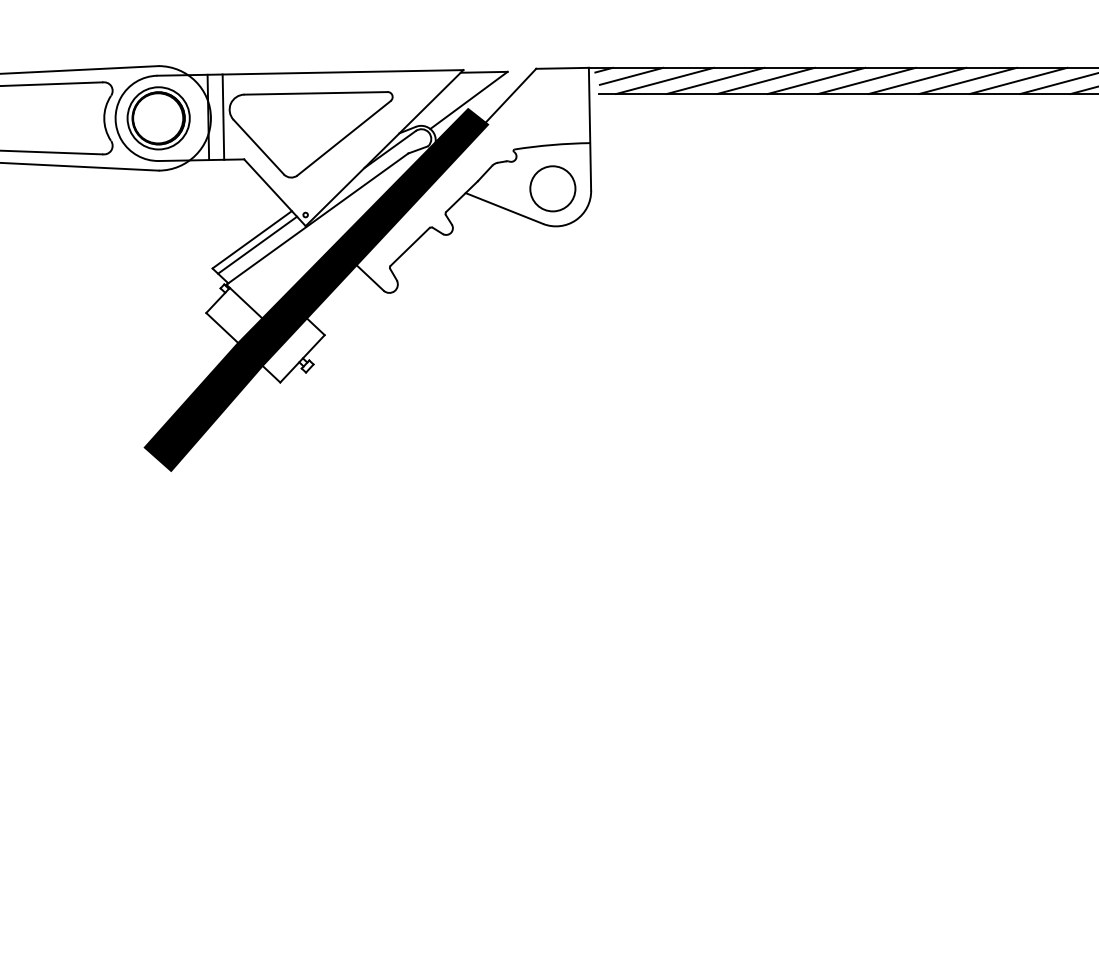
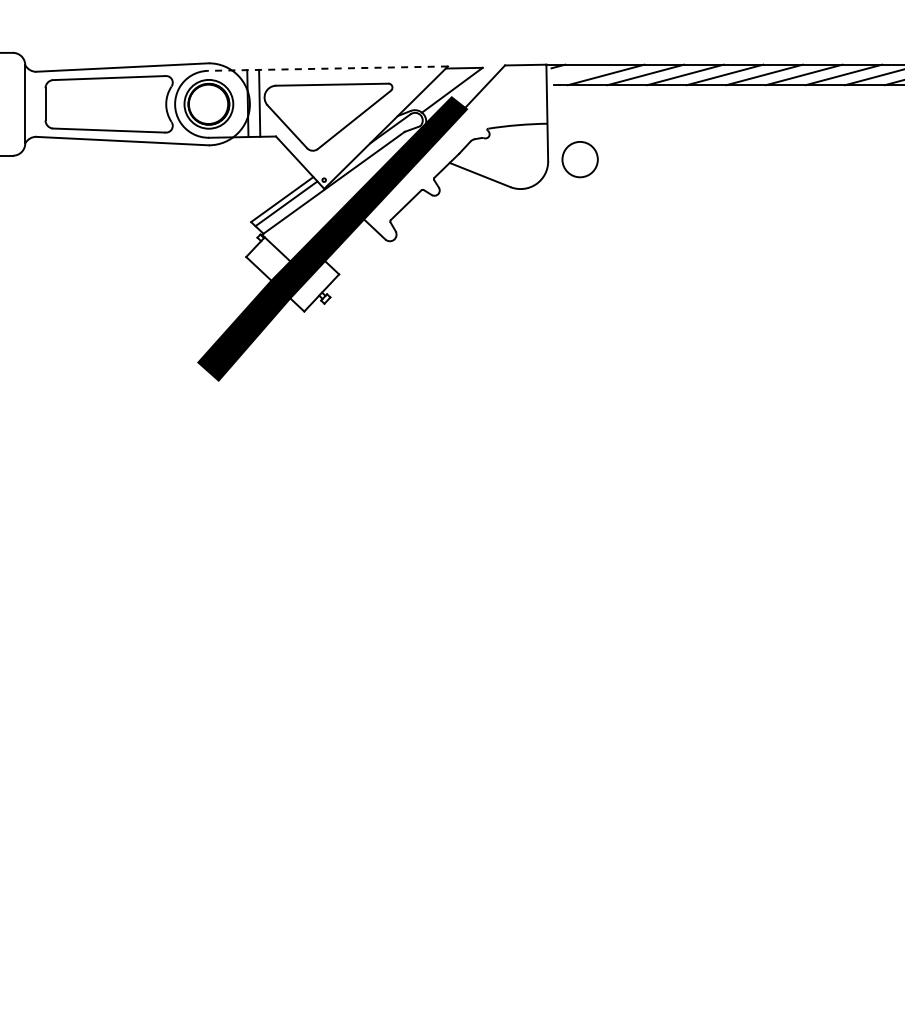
line: (309, 72) -> (327, 68), solid -> dashed
line: (631, 76) -> (579, 71), removed
part: (552, 188) -> (579, 159), moved

